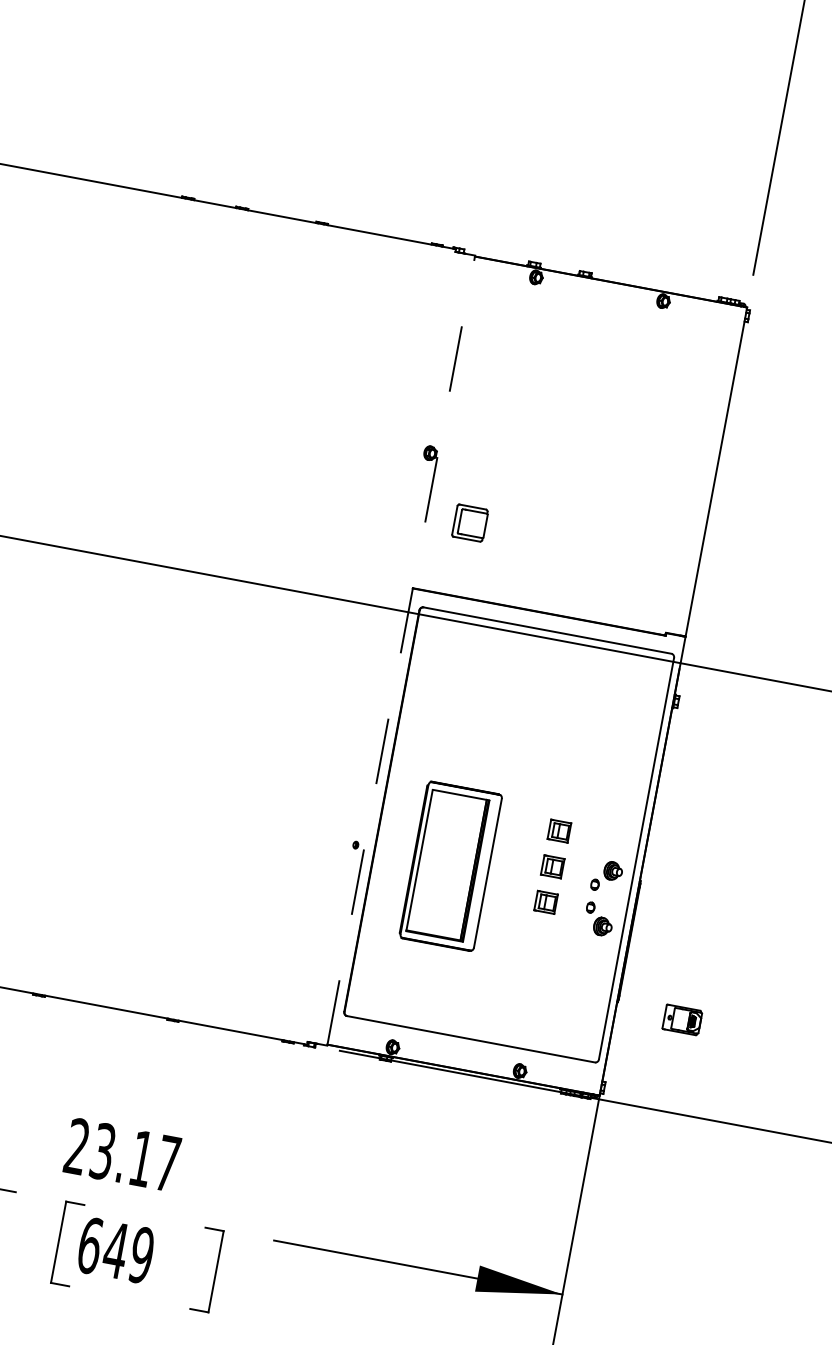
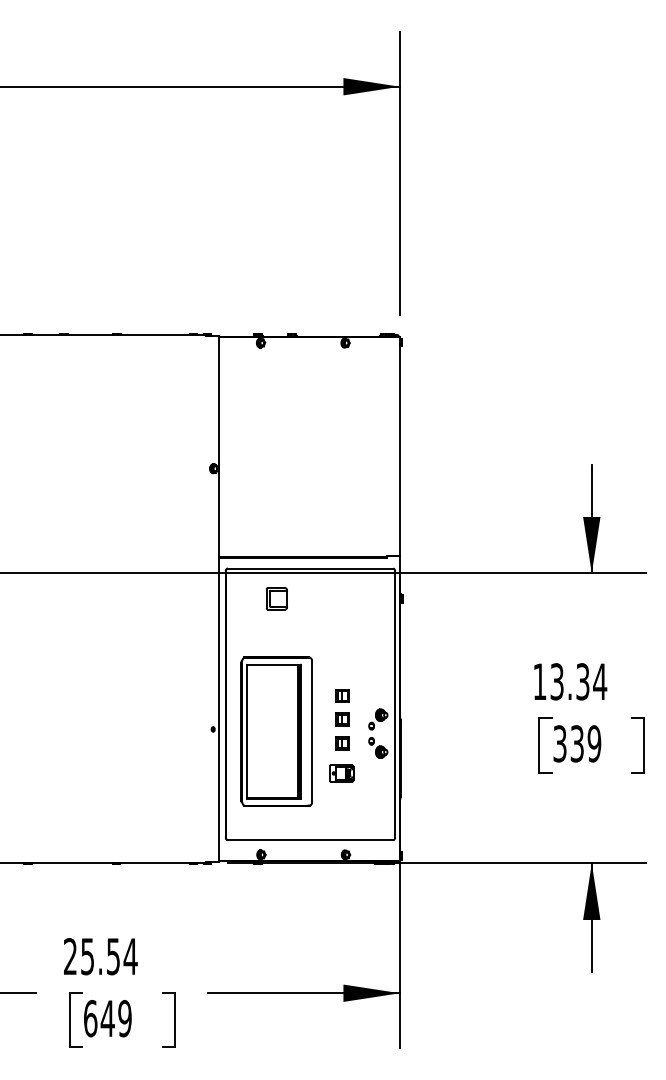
part: (469, 522) -> (276, 598), moved
line: (400, 651) -> (218, 599), dashed -> solid
part: (450, 866) -> (276, 731), size x1.43
part: (681, 1019) -> (341, 773), moved
text: (135, 1157) -> (109, 956), 23.17 -> 25.54

